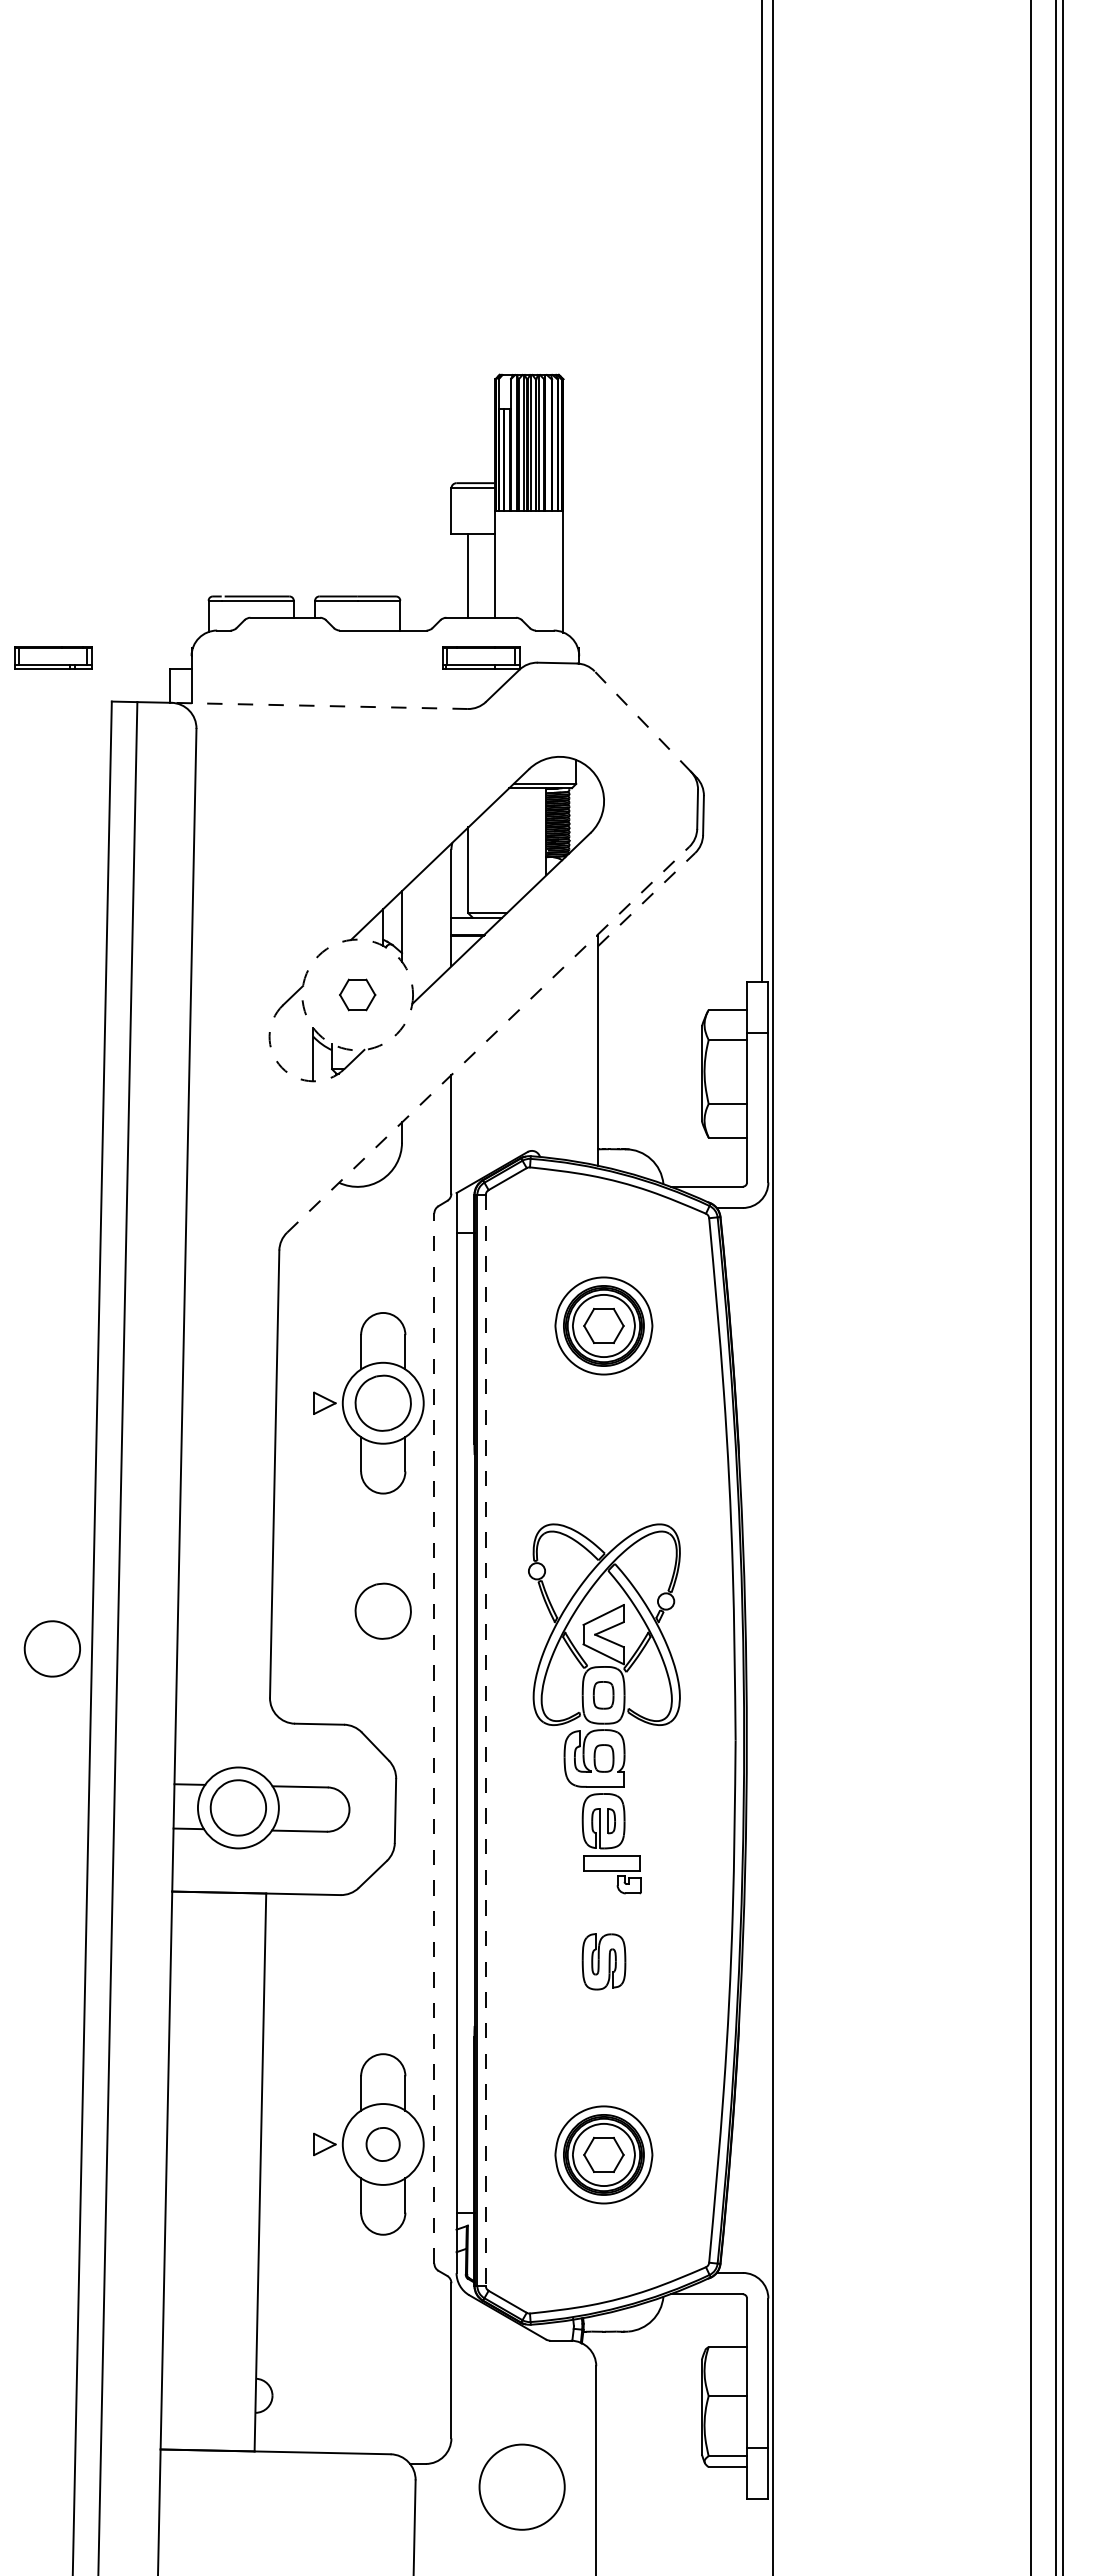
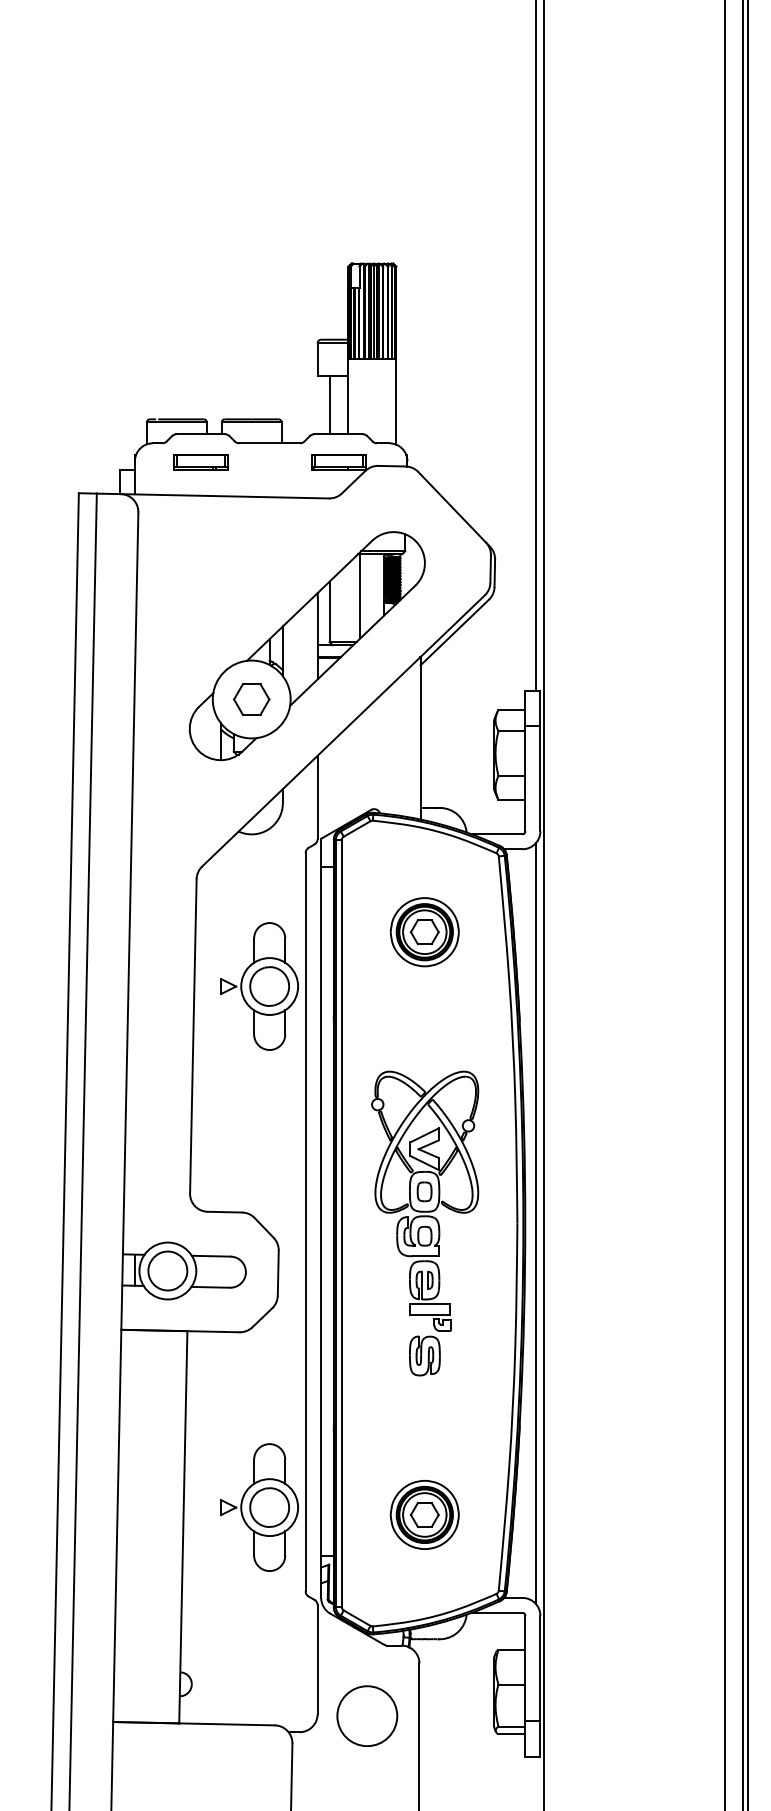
part: (53, 657) -> (200, 462), moved
line: (319, 705) -> (224, 496), dashed -> solid
line: (642, 721) -> (451, 507), dashed -> solid
line: (512, 848) -> (360, 596), added
line: (646, 899) -> (454, 632), dashed -> solid
circle: (357, 994) -> (251, 699), dashed -> solid
part: (357, 994) -> (251, 699), size x1.43
line: (488, 1039) -> (343, 730), dashed -> solid
arc: (281, 1067) -> (198, 750), dashed -> solid
part: (382, 1610) -> (269, 1132), removed
part: (51, 1648) -> (36, 1158), removed
line: (434, 1738) -> (305, 1222), dashed -> solid
line: (485, 1740) -> (341, 1223), dashed -> solid
line: (762, 1740) -> (536, 1223), added
line: (191, 1806) -> (134, 1270), added
part: (603, 1961) -> (424, 1355), moved
part: (382, 2144) -> (269, 1507), size x1.67
circle: (521, 2486) -> (366, 1715), moved

